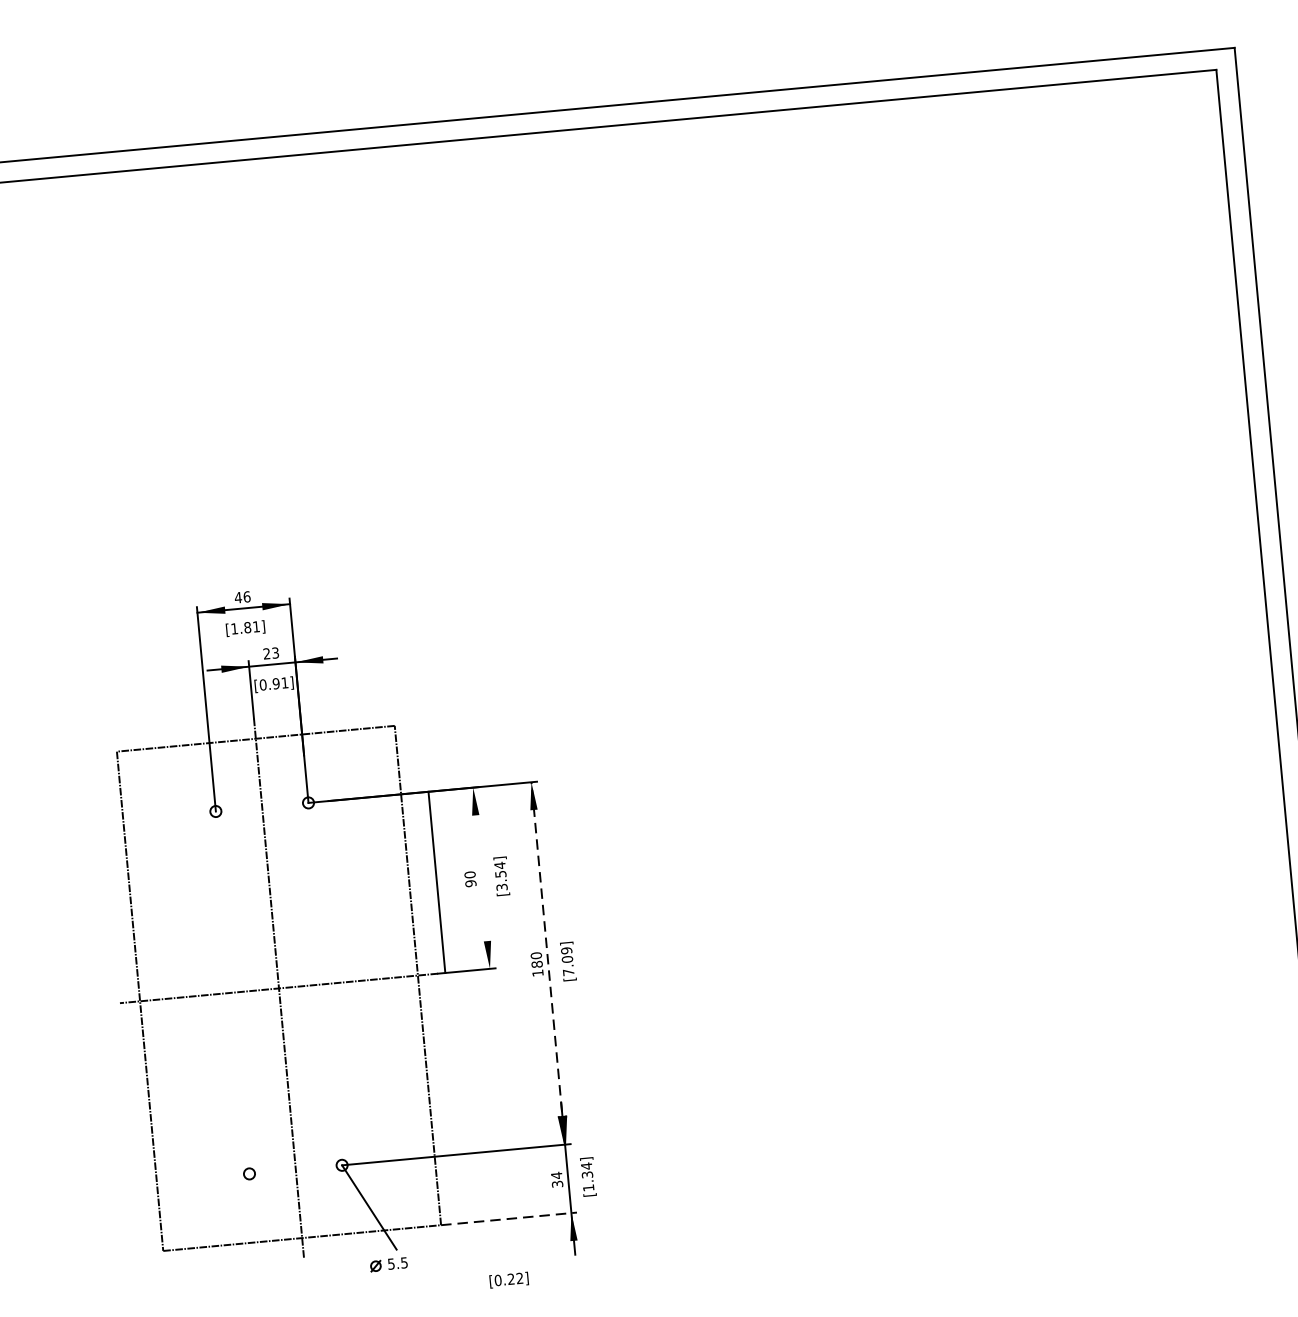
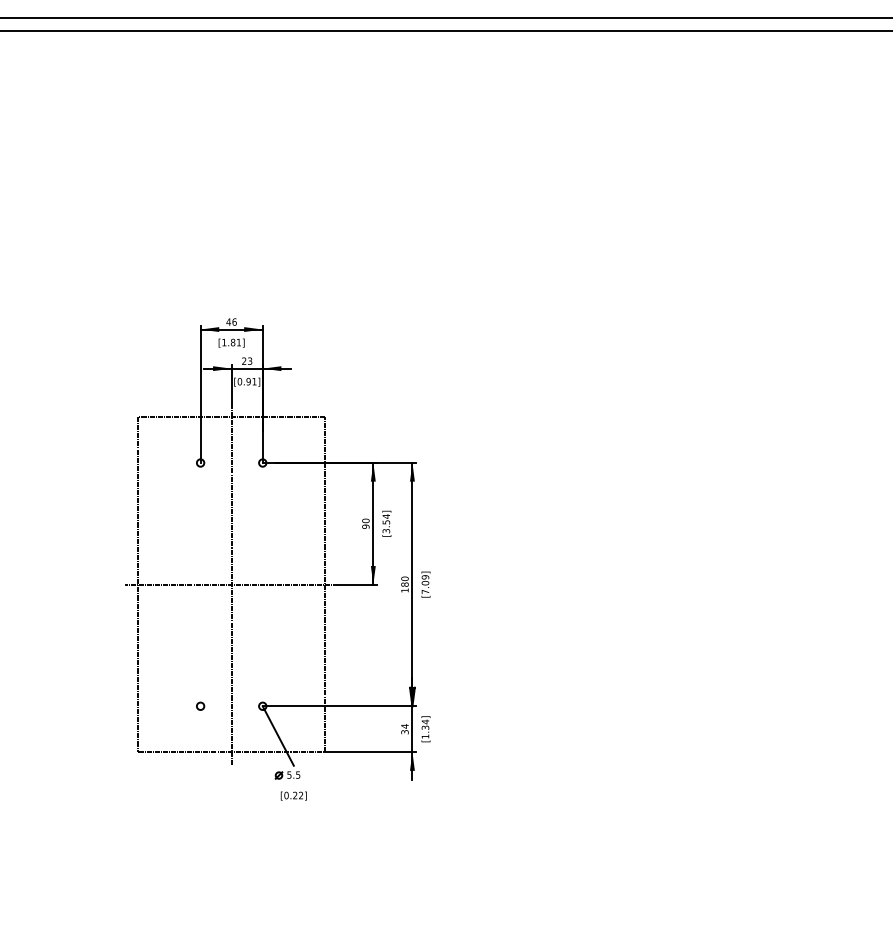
line: (437, 881) -> (373, 523), moved
line: (548, 963) -> (412, 584), dashed -> solid
line: (508, 1219) -> (370, 752), dashed -> solid
text: (508, 1279) -> (293, 795), moved

